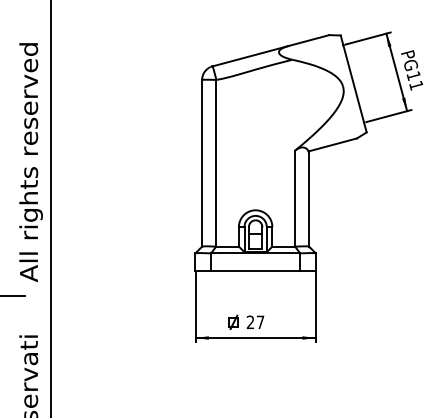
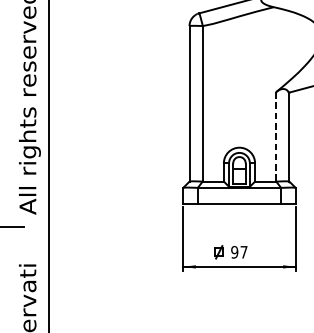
line: (294, 198) -> (275, 136), solid -> dashed
text: (250, 322) -> (234, 252), 27 -> 97

